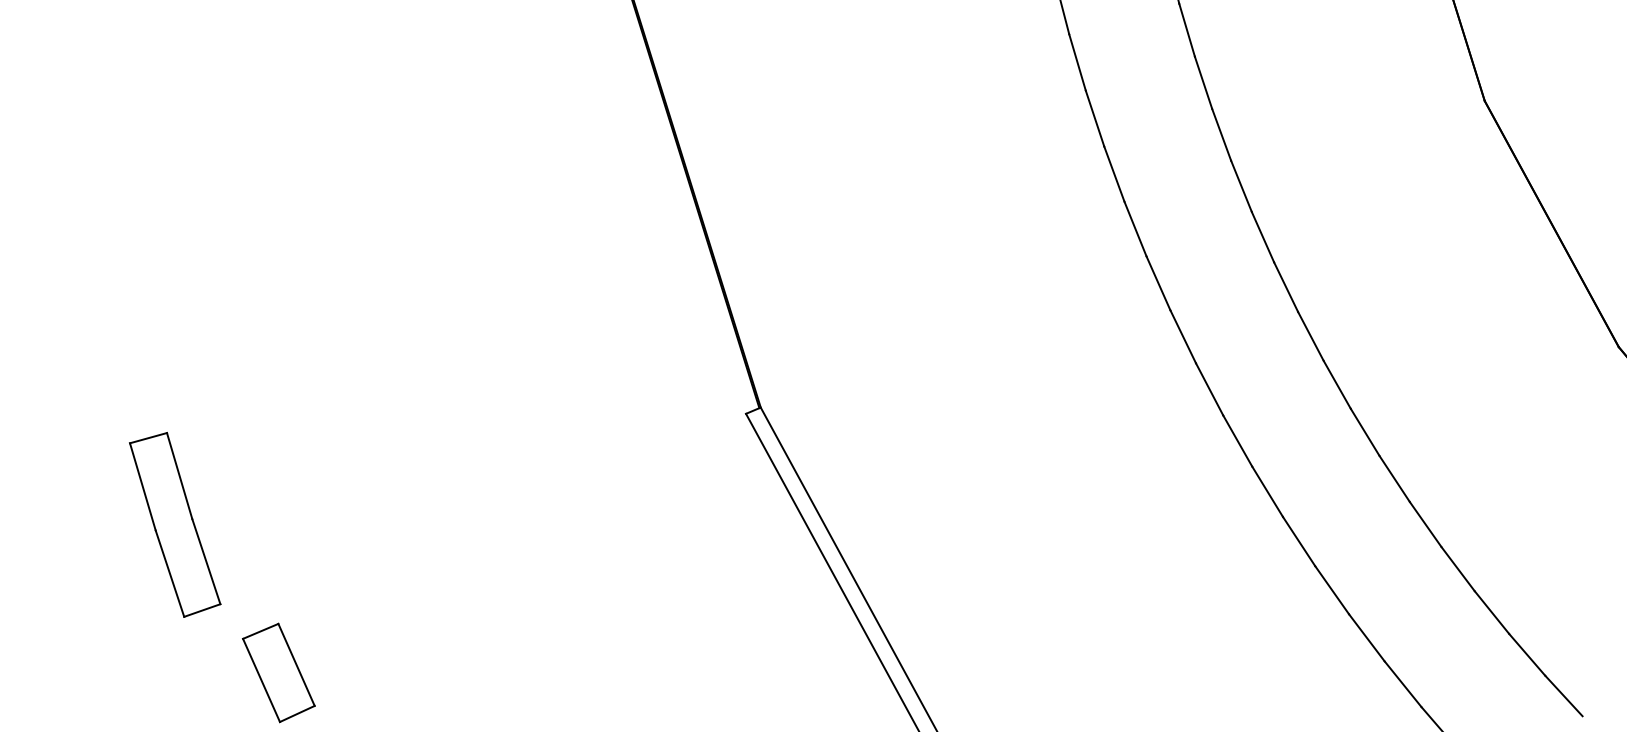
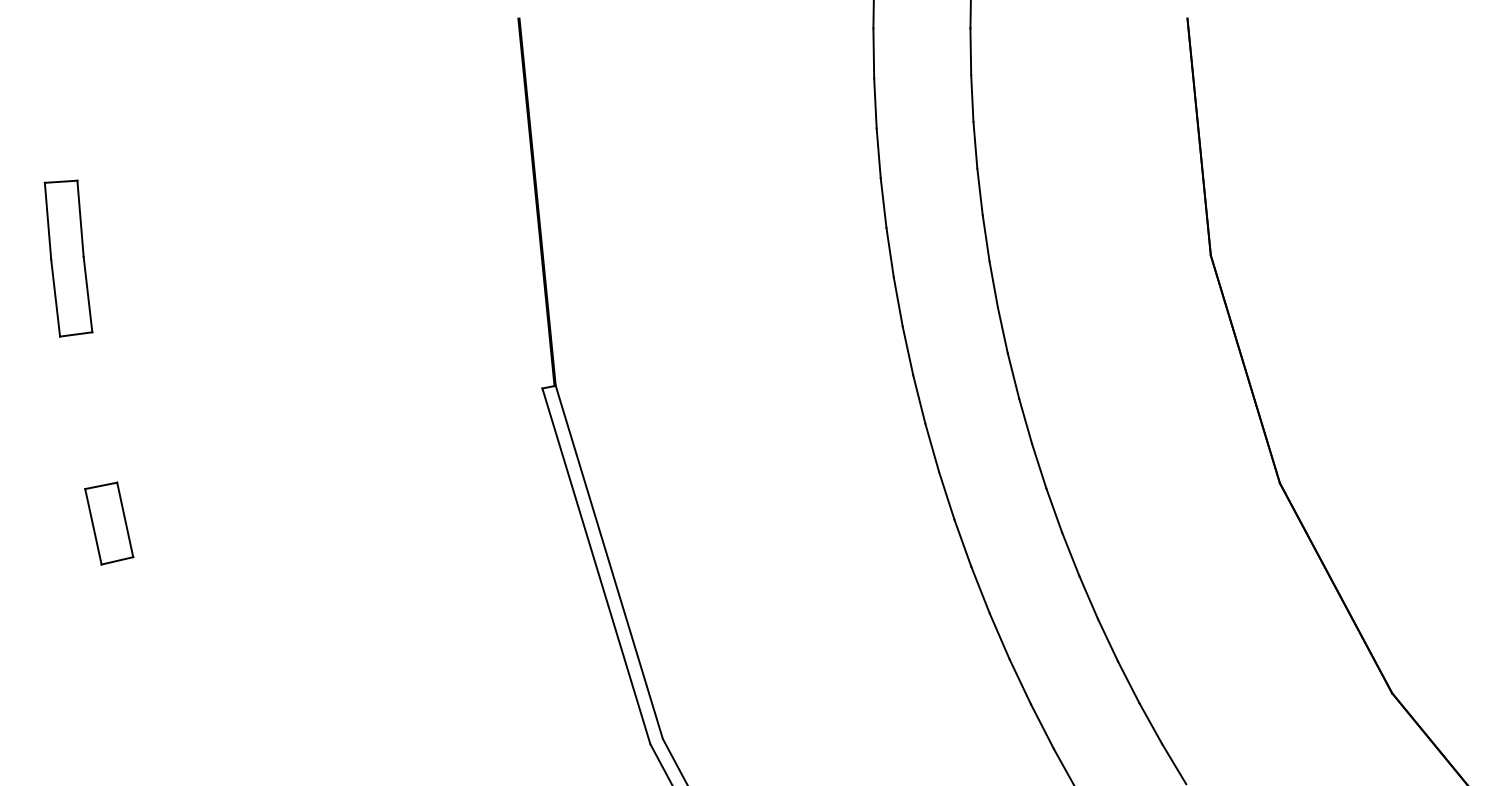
part: (175, 524) -> (68, 258), moved

